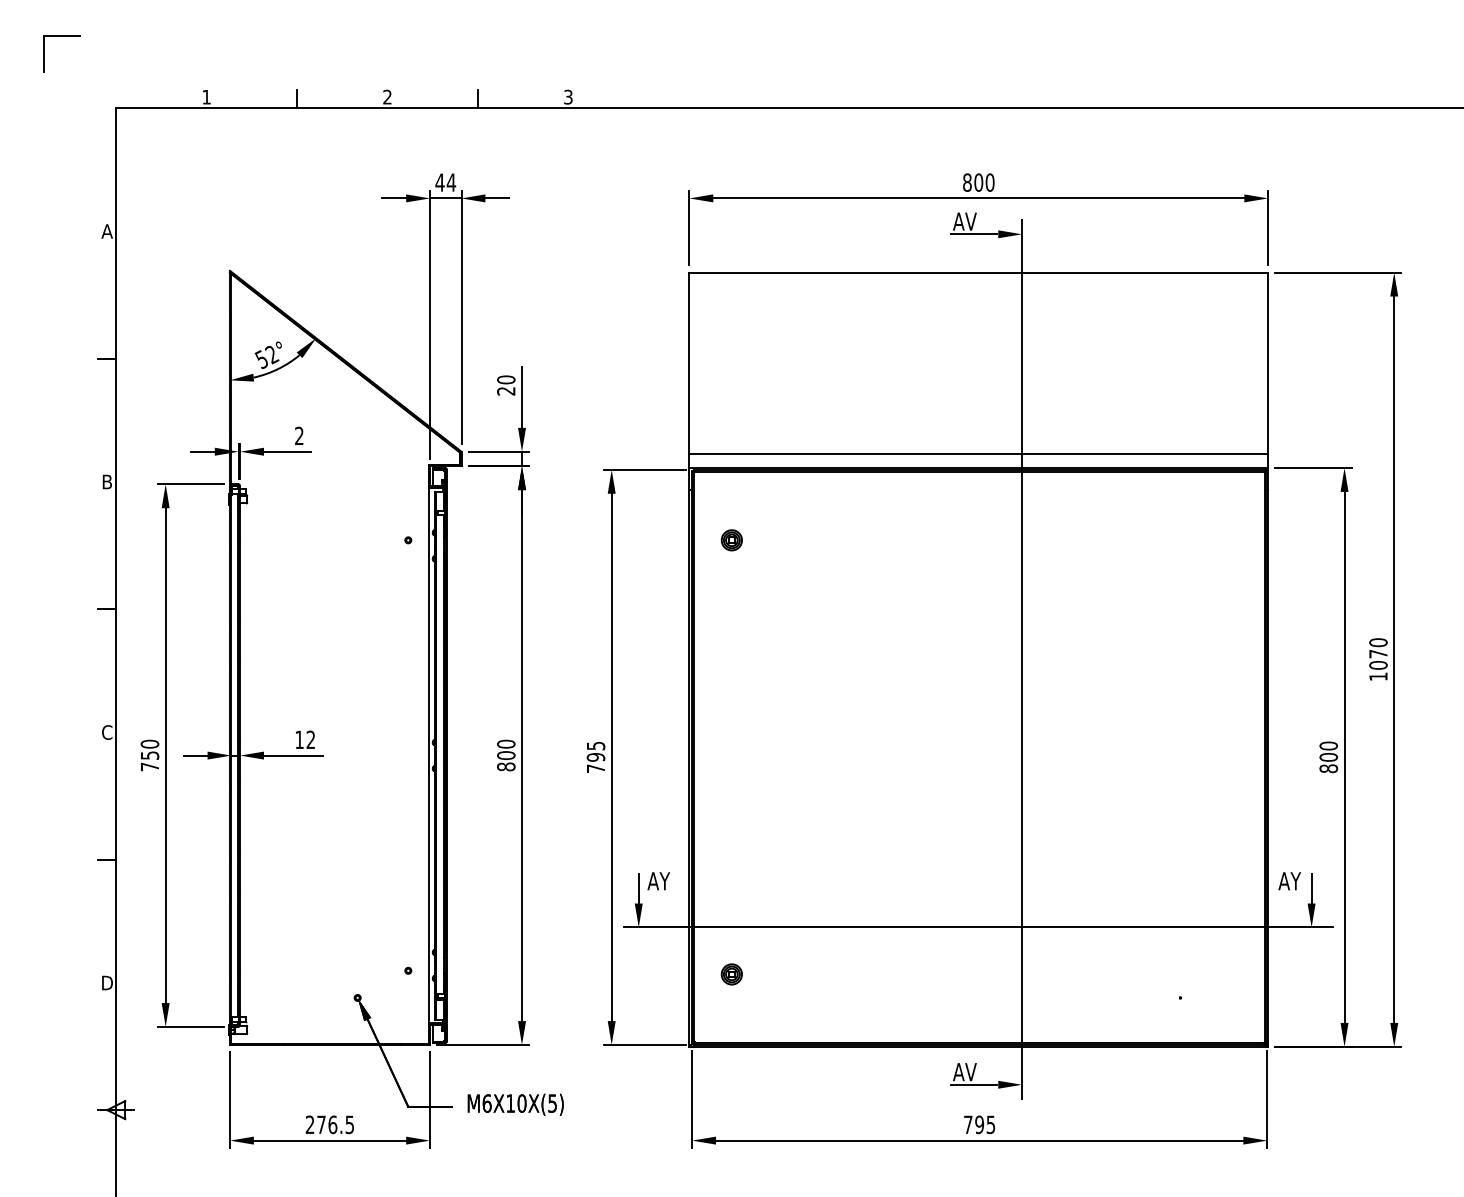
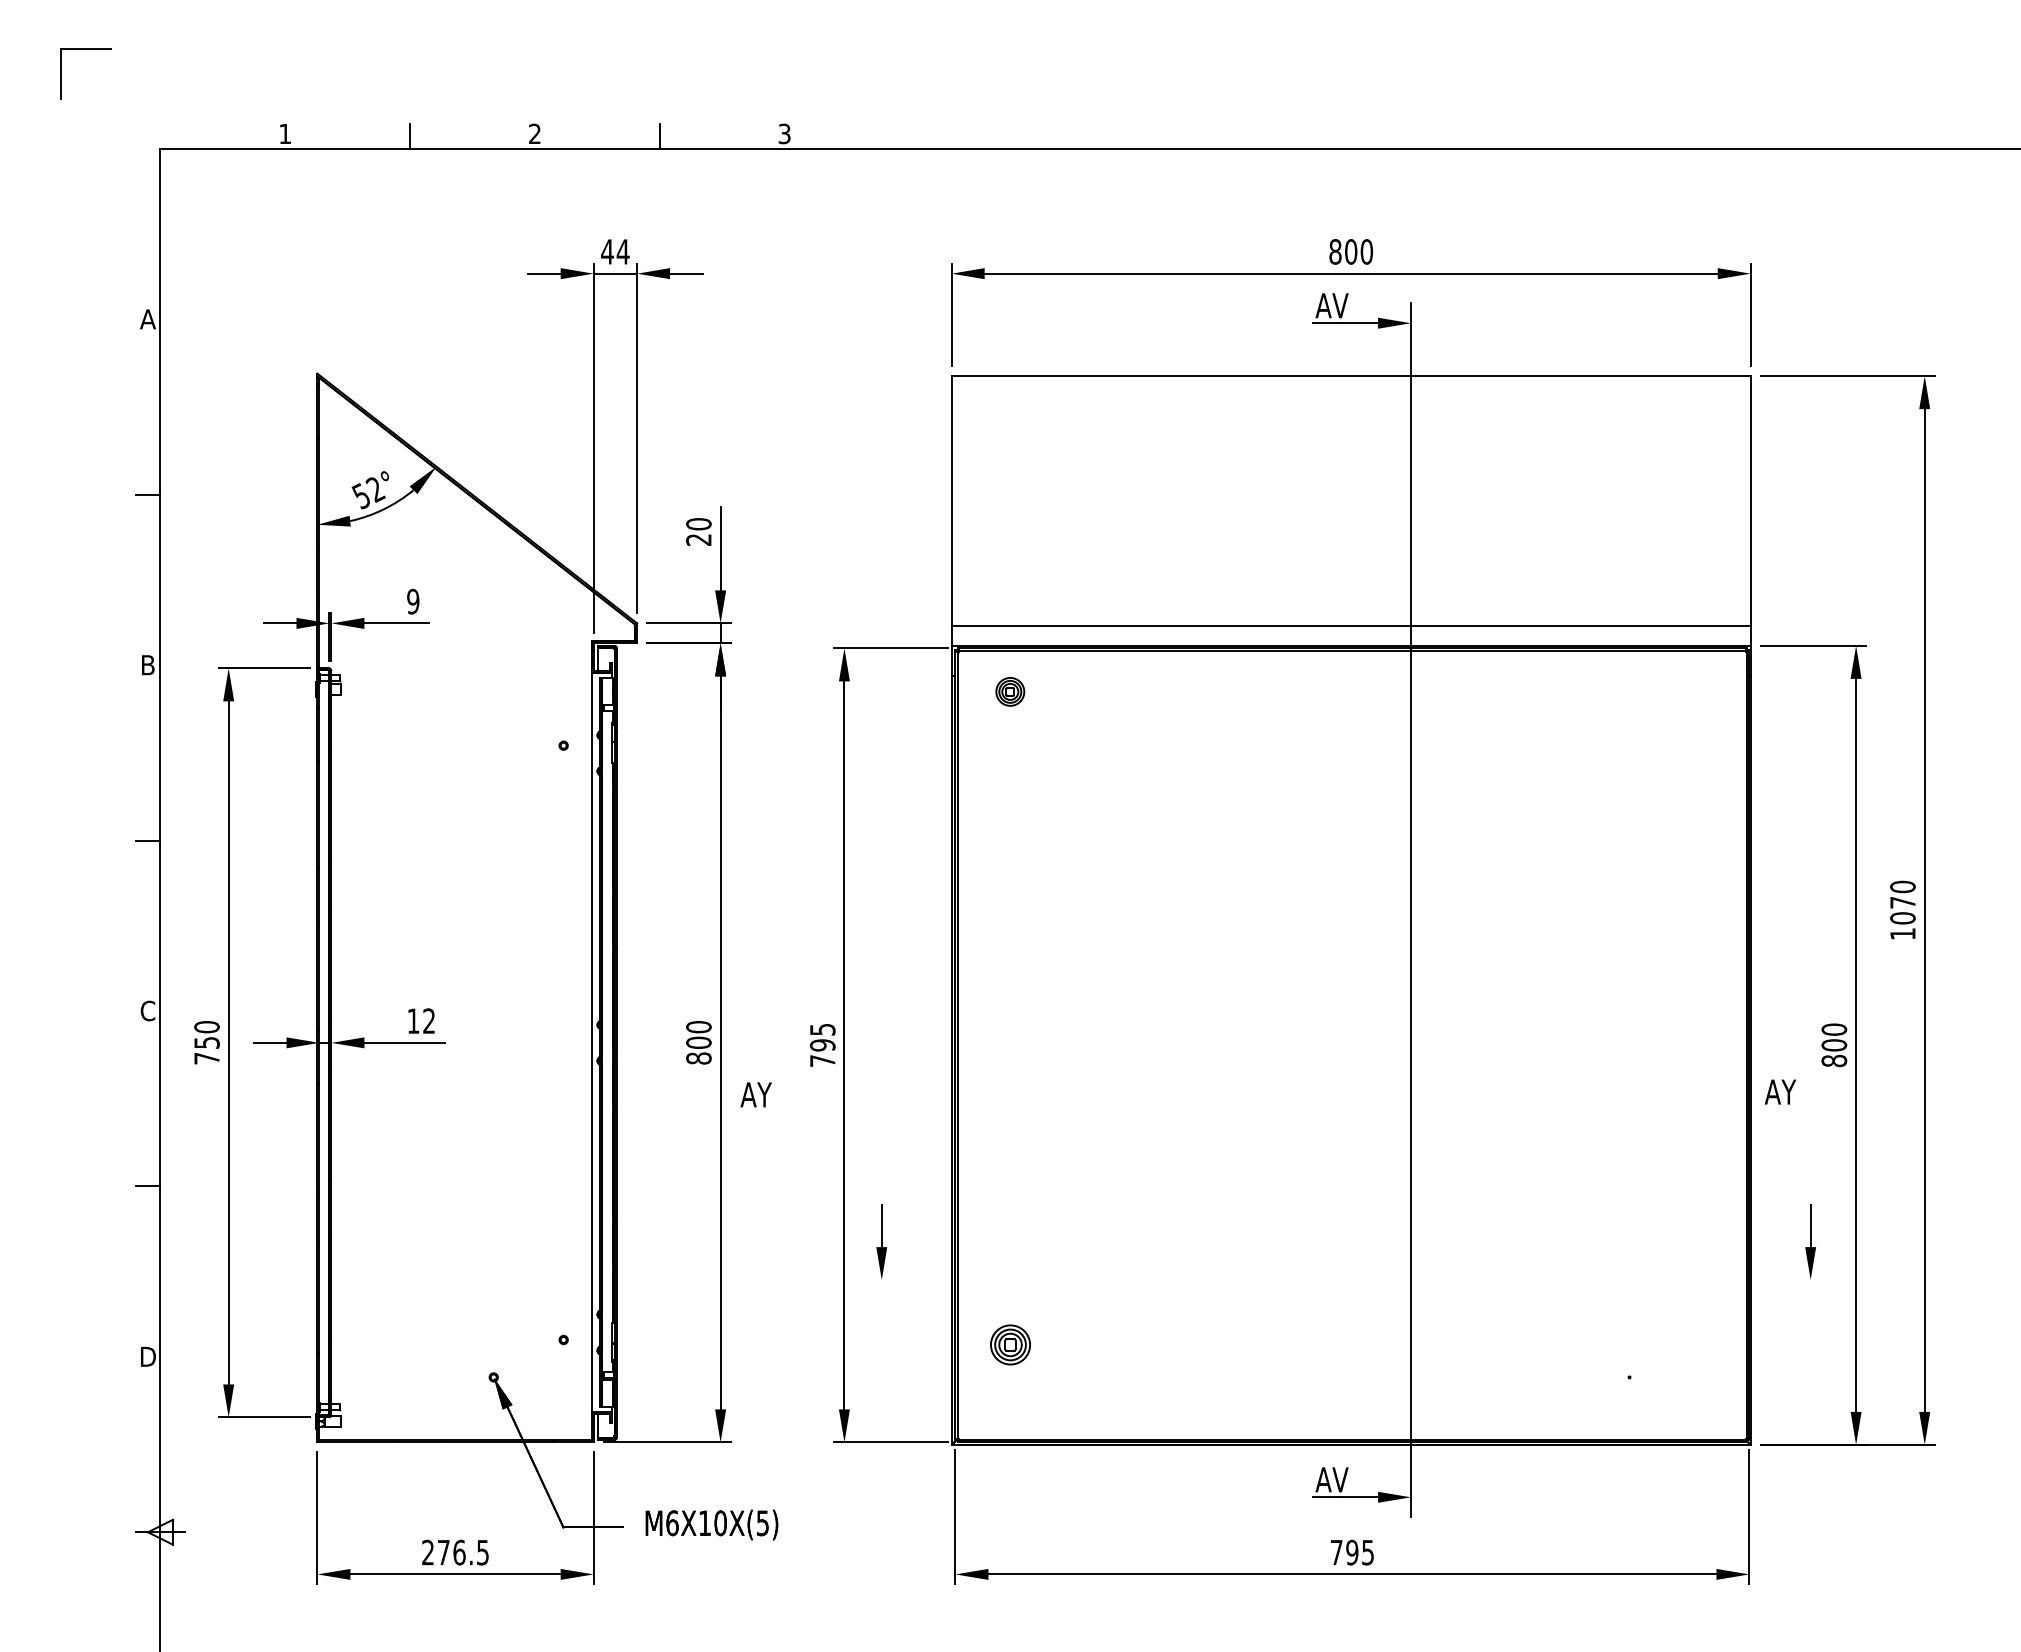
text: (299, 435) -> (413, 600), 2 -> 9
part: (731, 540) -> (1009, 692), moved
text: (658, 881) -> (755, 1095), moved
text: (1289, 881) -> (1780, 1092), moved
line: (978, 927) -> (1350, 1280), removed
part: (731, 974) -> (1009, 1345), size x1.4

